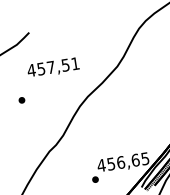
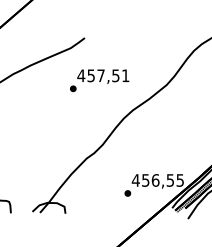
part: (22, 100) -> (73, 88), moved
text: (135, 160) -> (170, 180), 456,65 -> 456,55

